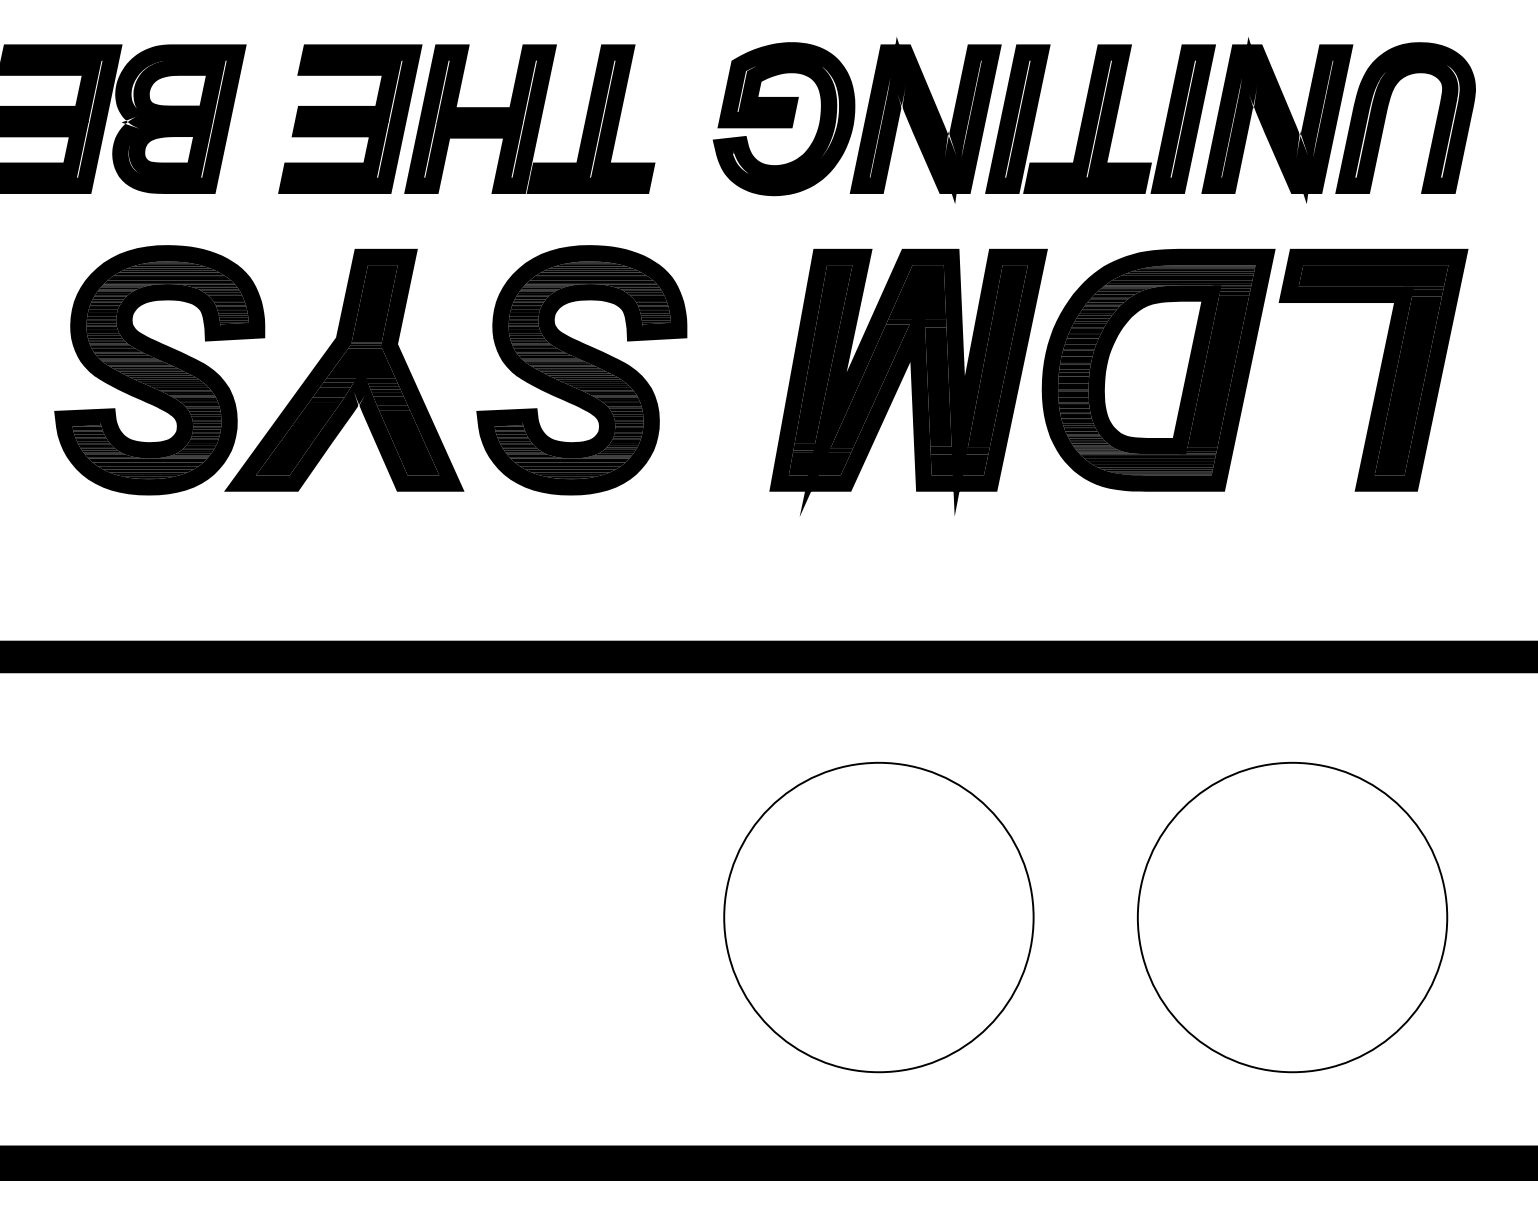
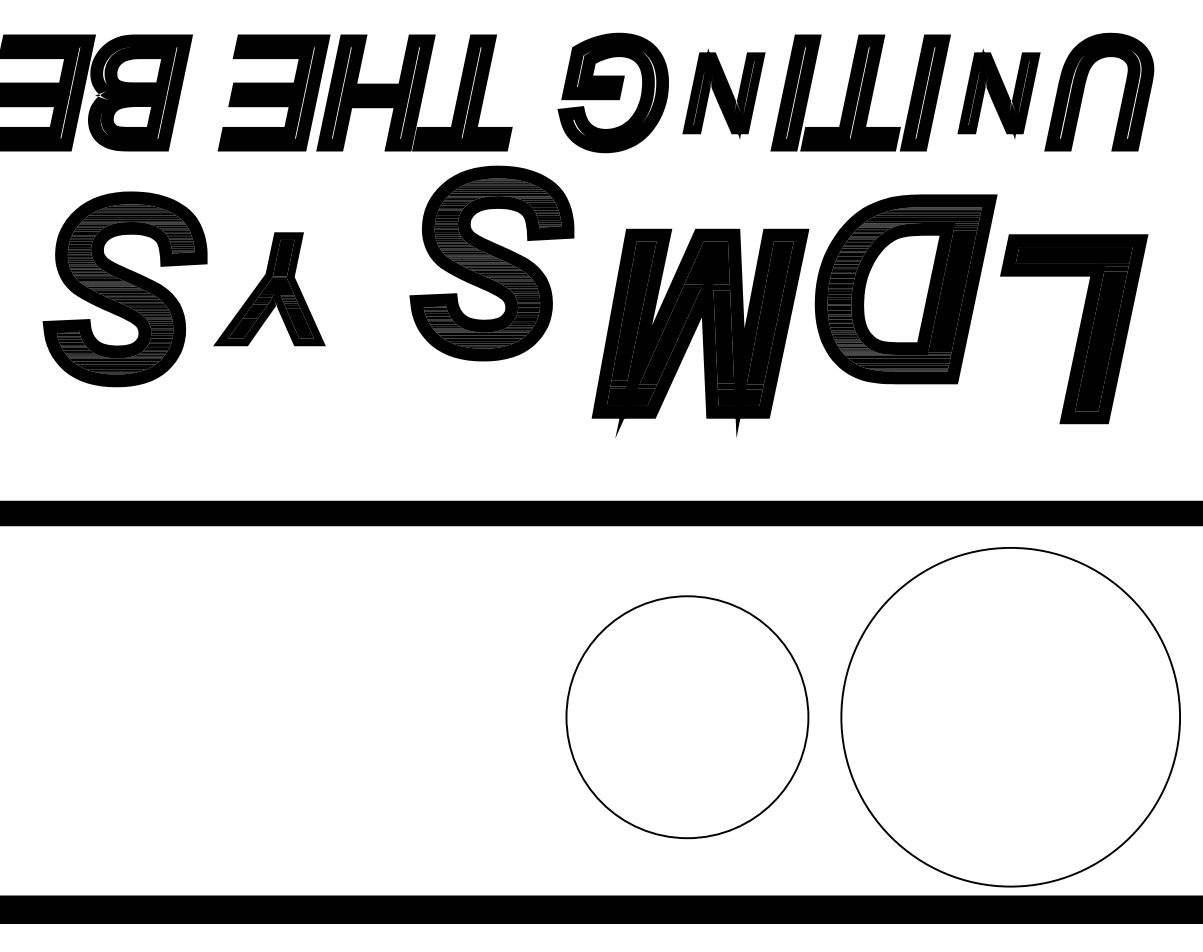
part: (925, 120) -> (723, 94), size x0.7
part: (1277, 120) -> (999, 94), size x0.7
part: (344, 369) -> (269, 288), size x0.6
part: (581, 370) -> (491, 263), moved
part: (1379, 371) -> (1078, 330), moved
part: (908, 382) -> (700, 333), moved
part: (1292, 917) -> (1010, 717), size x1.4

